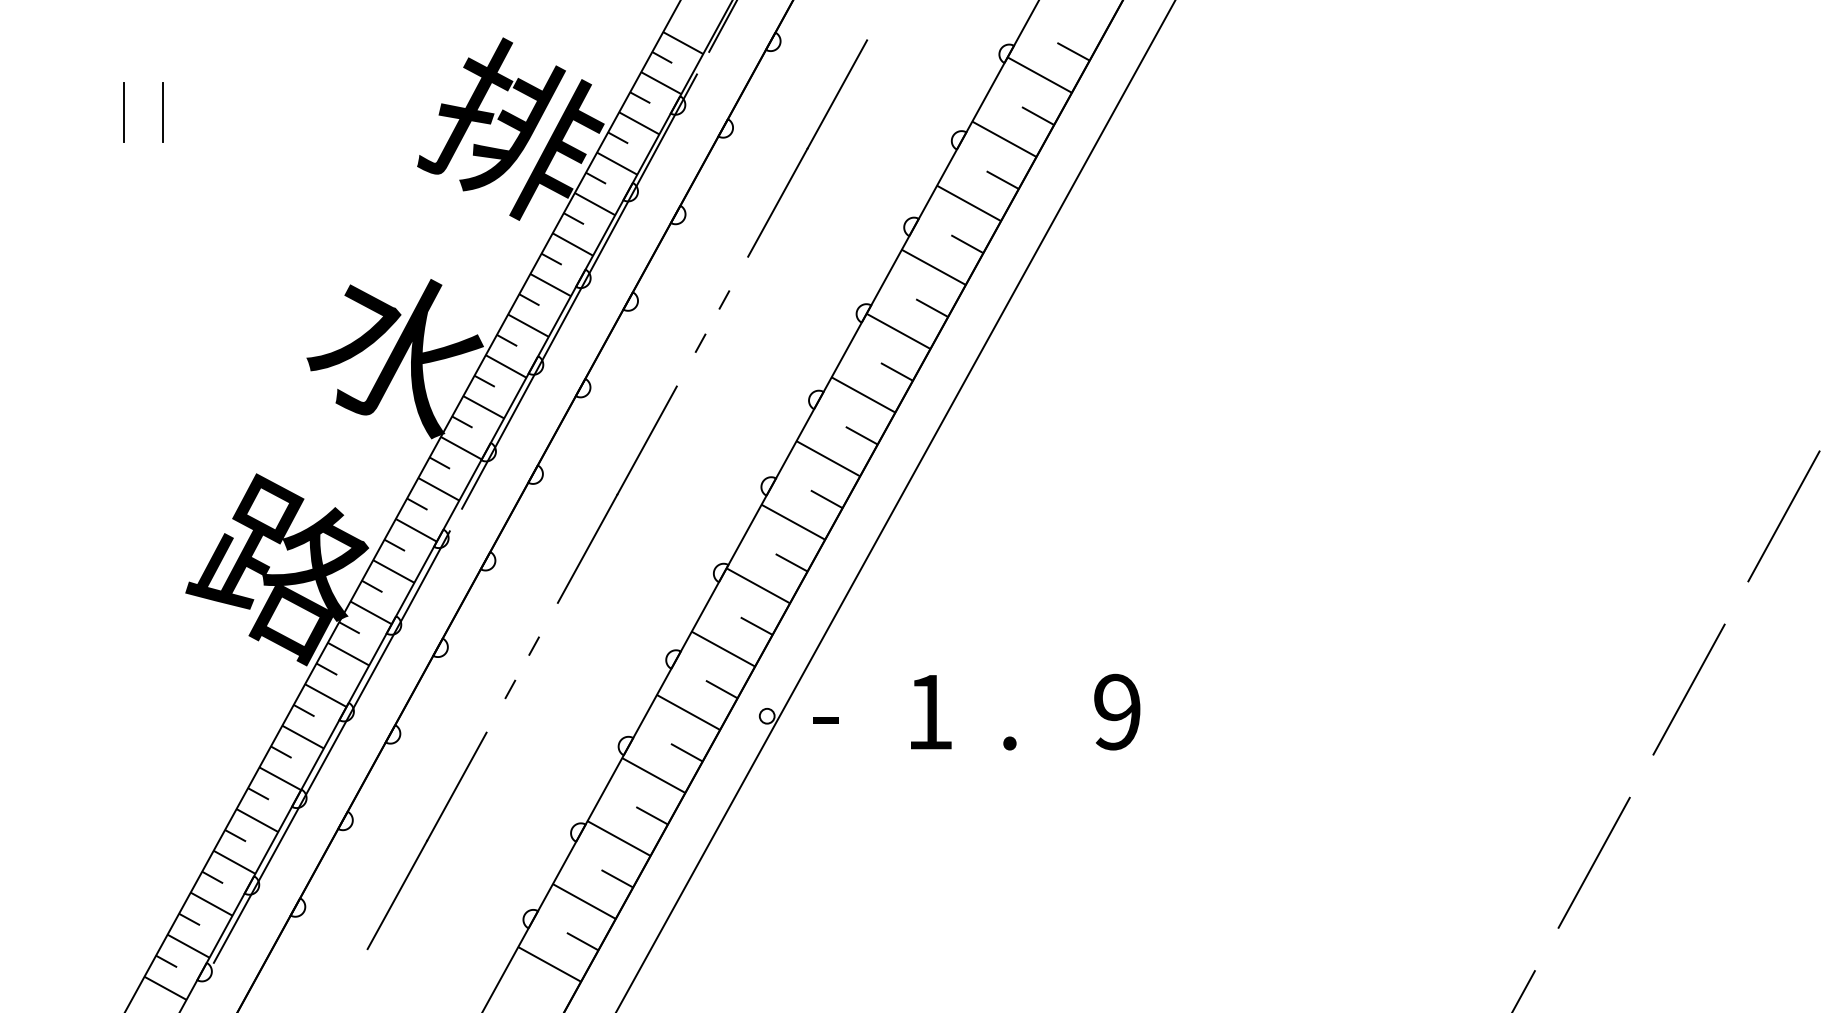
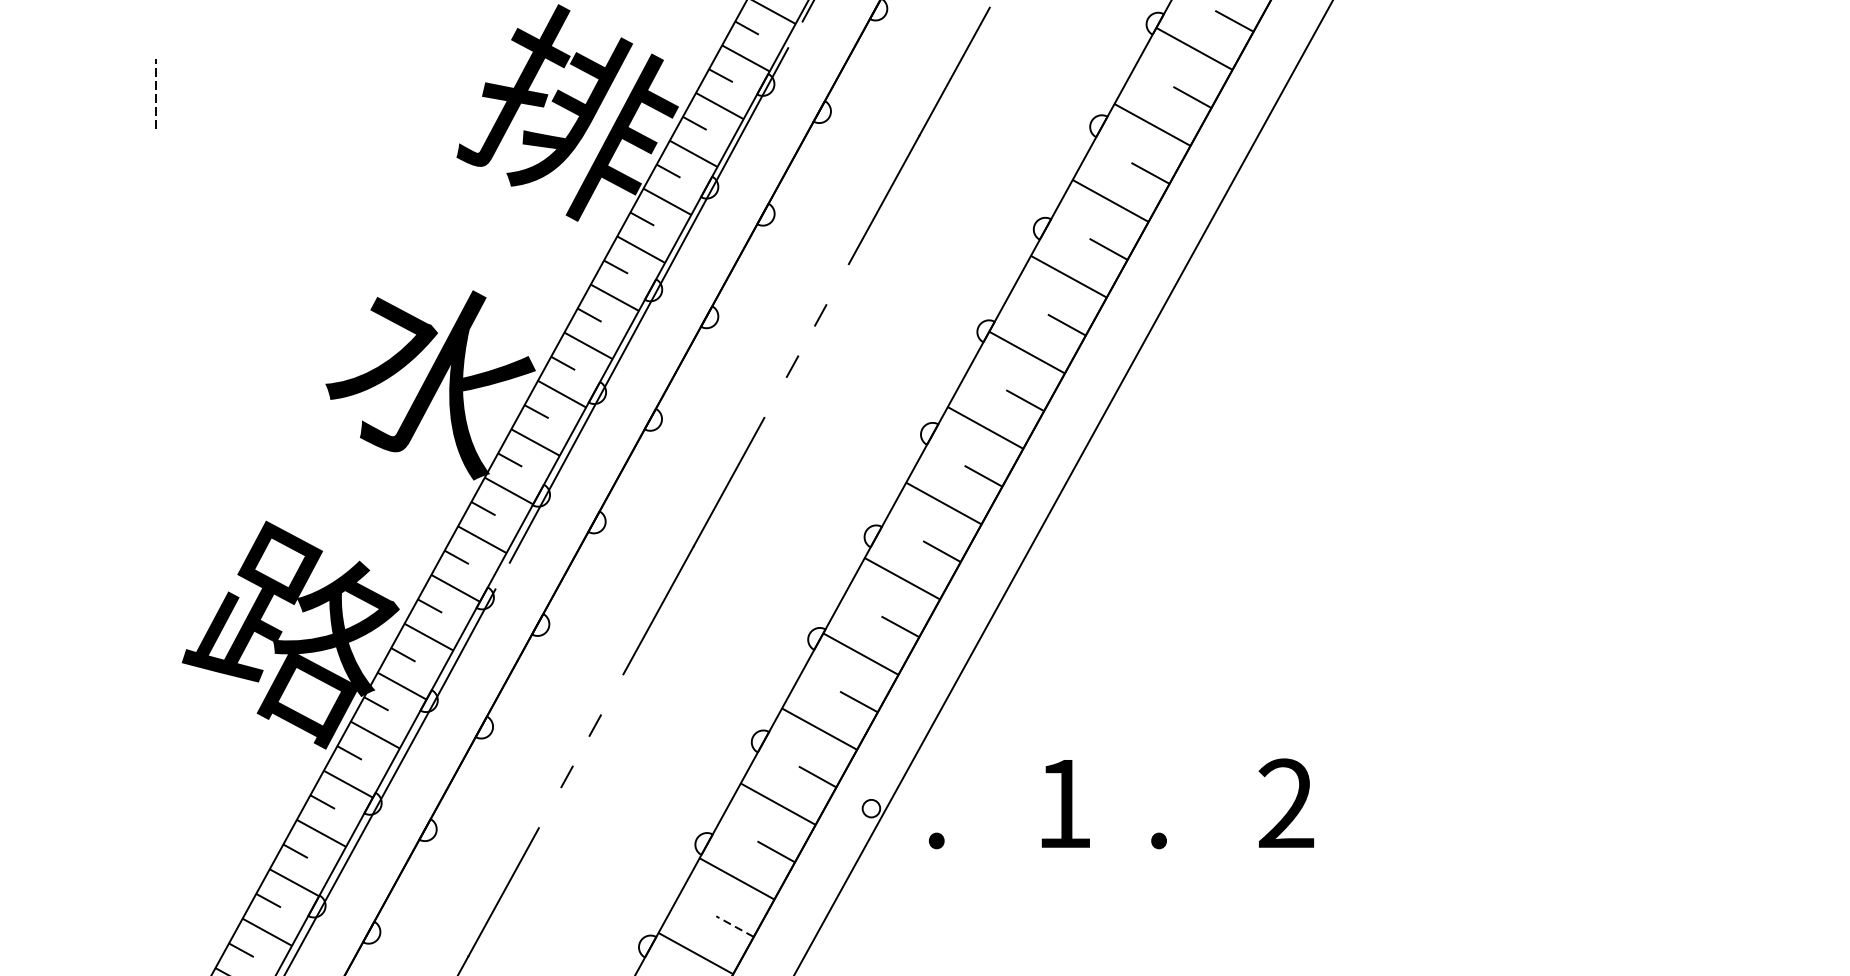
line: (123, 112) -> (108, 93), removed
line: (163, 112) -> (156, 93), solid -> dashed
text: (1117, 712) -> (1286, 804), 9 -> 2
text: (825, 733) -> (940, 829), - -> .
line: (651, 815) -> (734, 926), solid -> dashed

